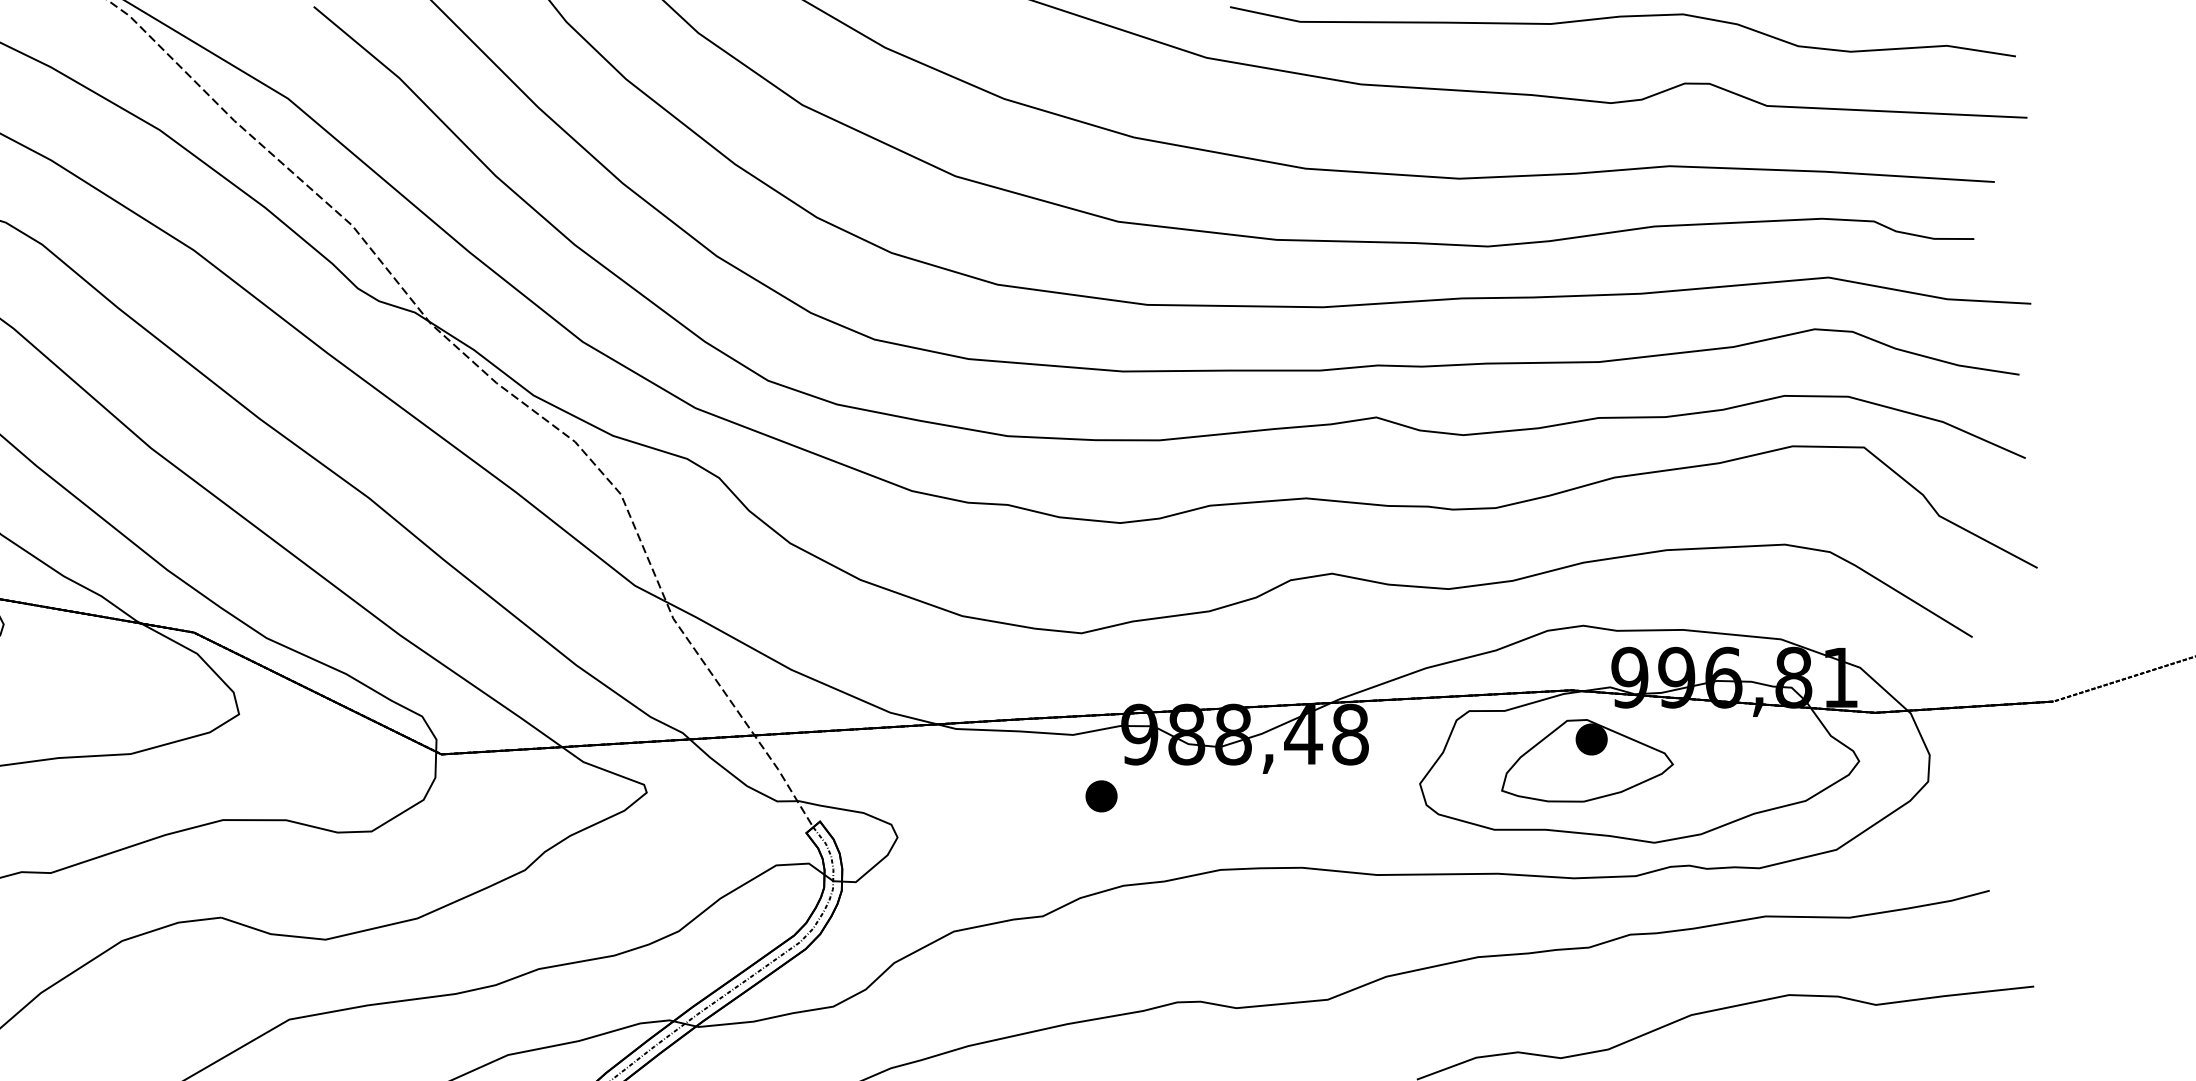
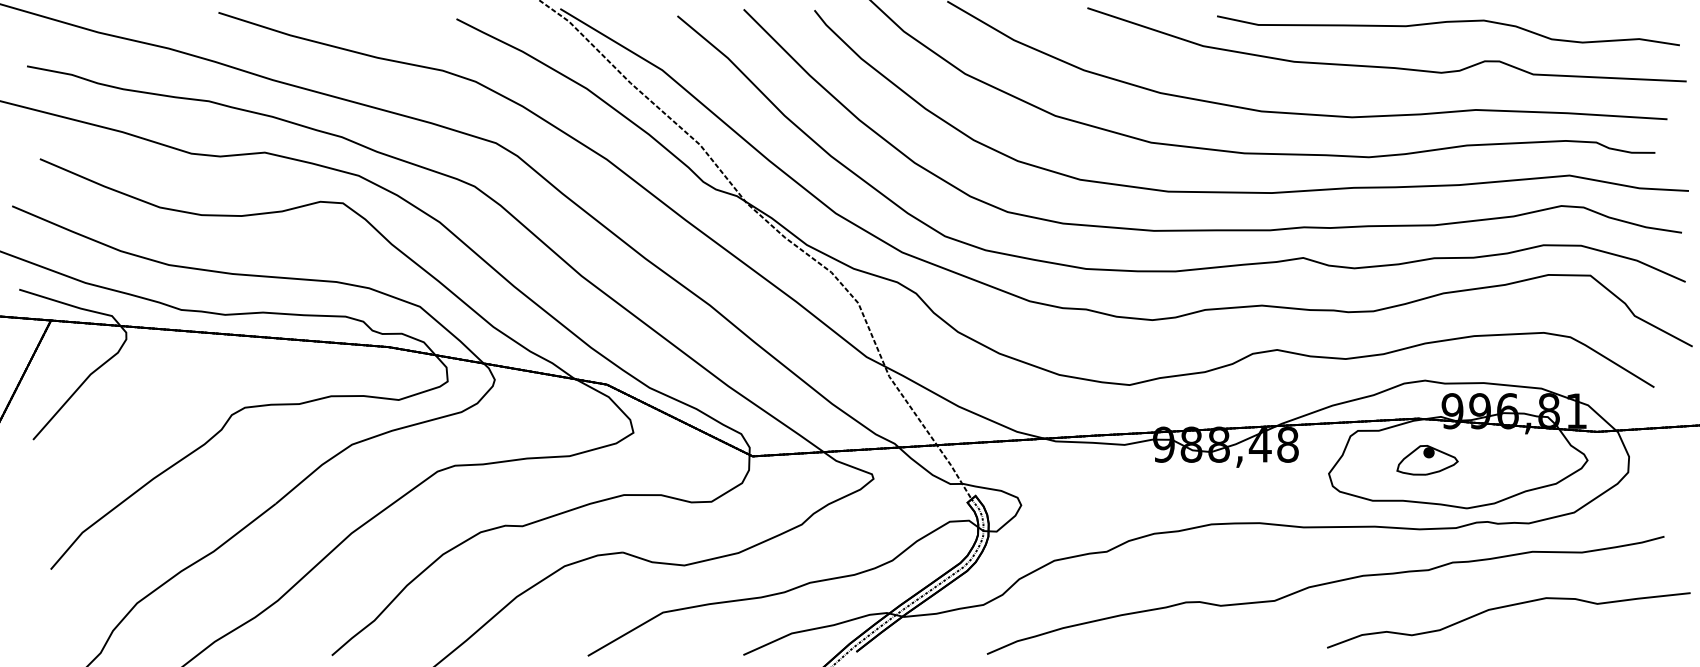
part: (1587, 761) -> (1427, 460), size x0.6
part: (1101, 795) -> (1141, 480), removed

